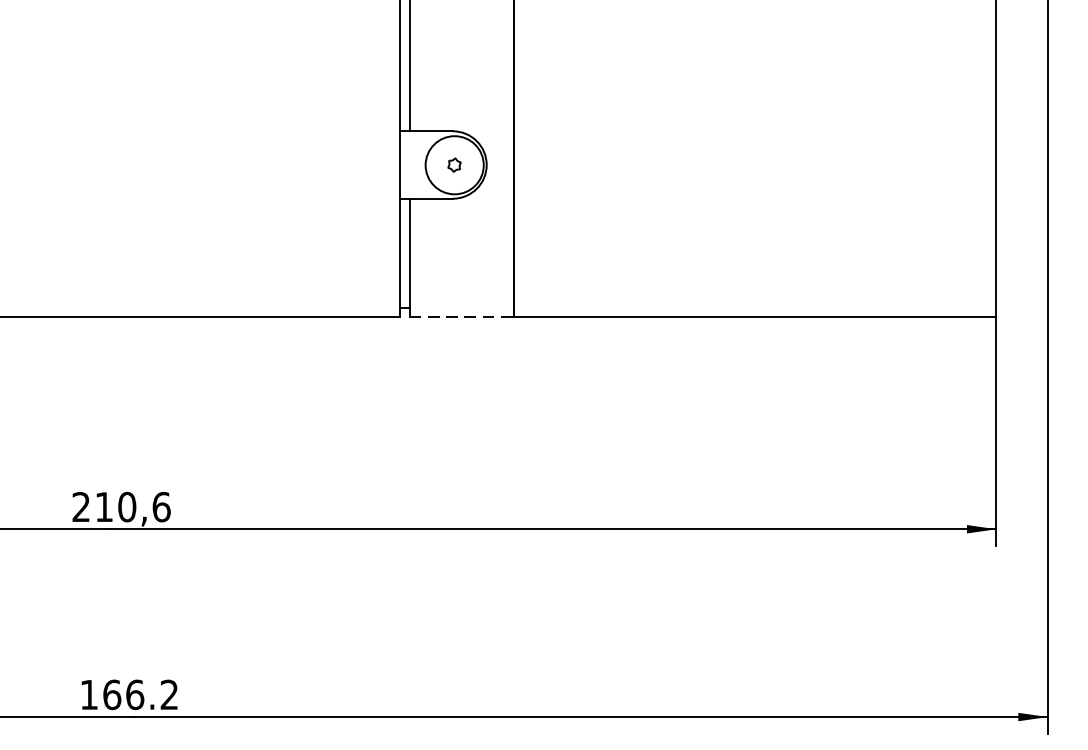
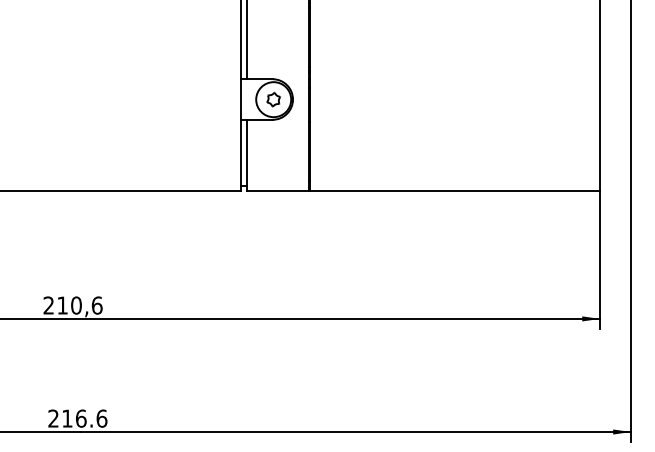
part: (454, 164) -> (273, 99), size x1.67
line: (462, 316) -> (278, 190), dashed -> solid
text: (128, 694) -> (77, 418), 166.2 -> 216.6

